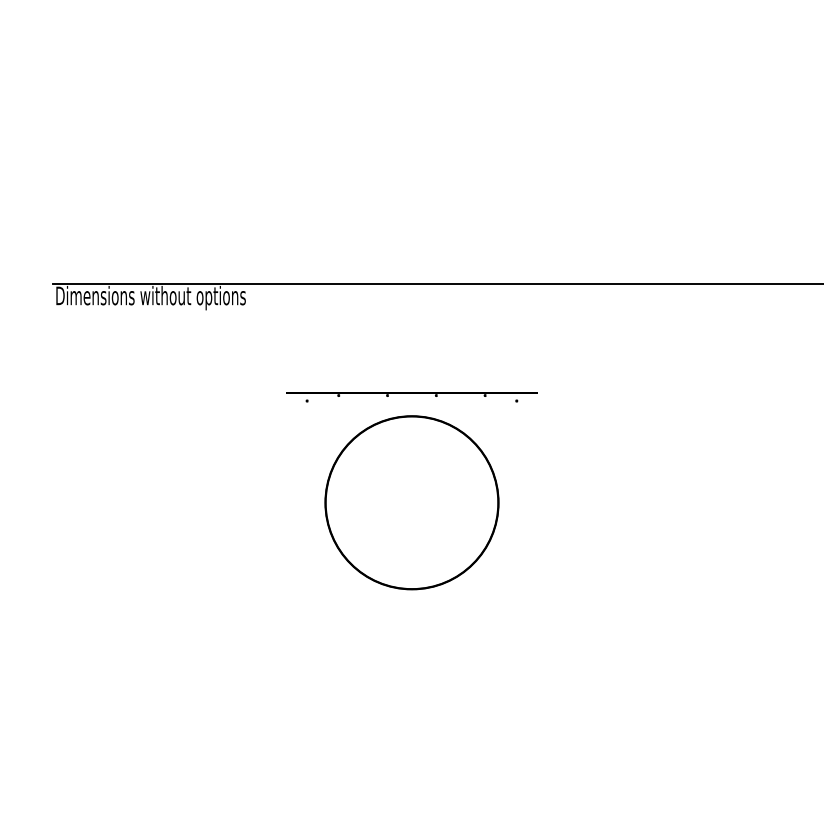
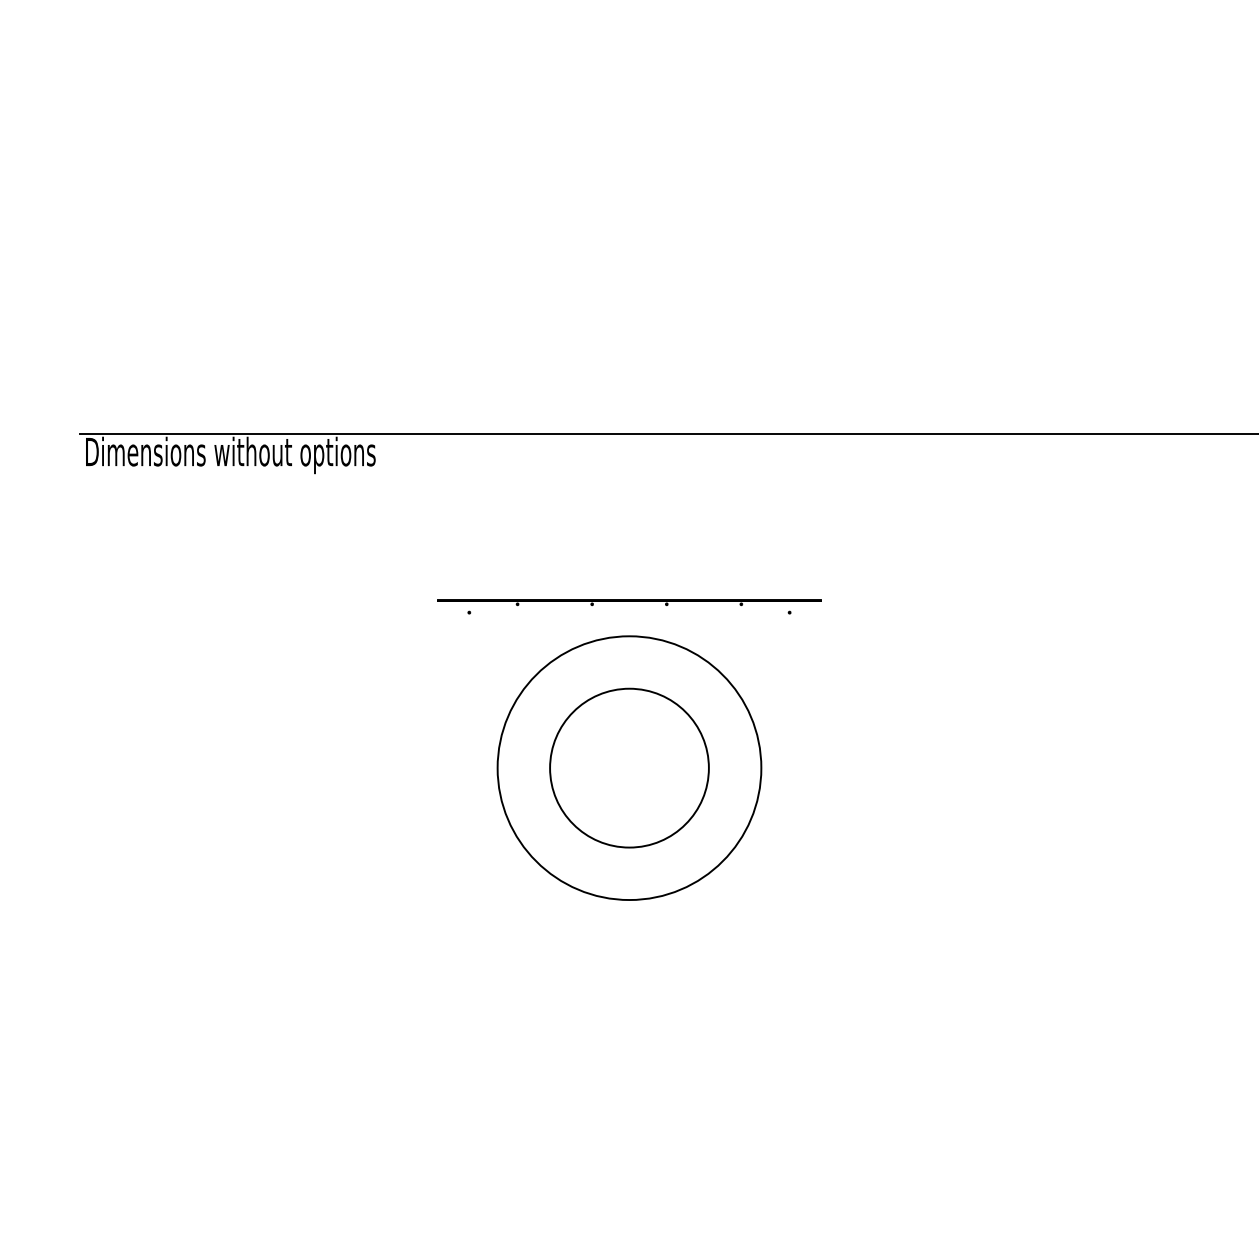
circle: (411, 502) -> (628, 767), size x0.6

